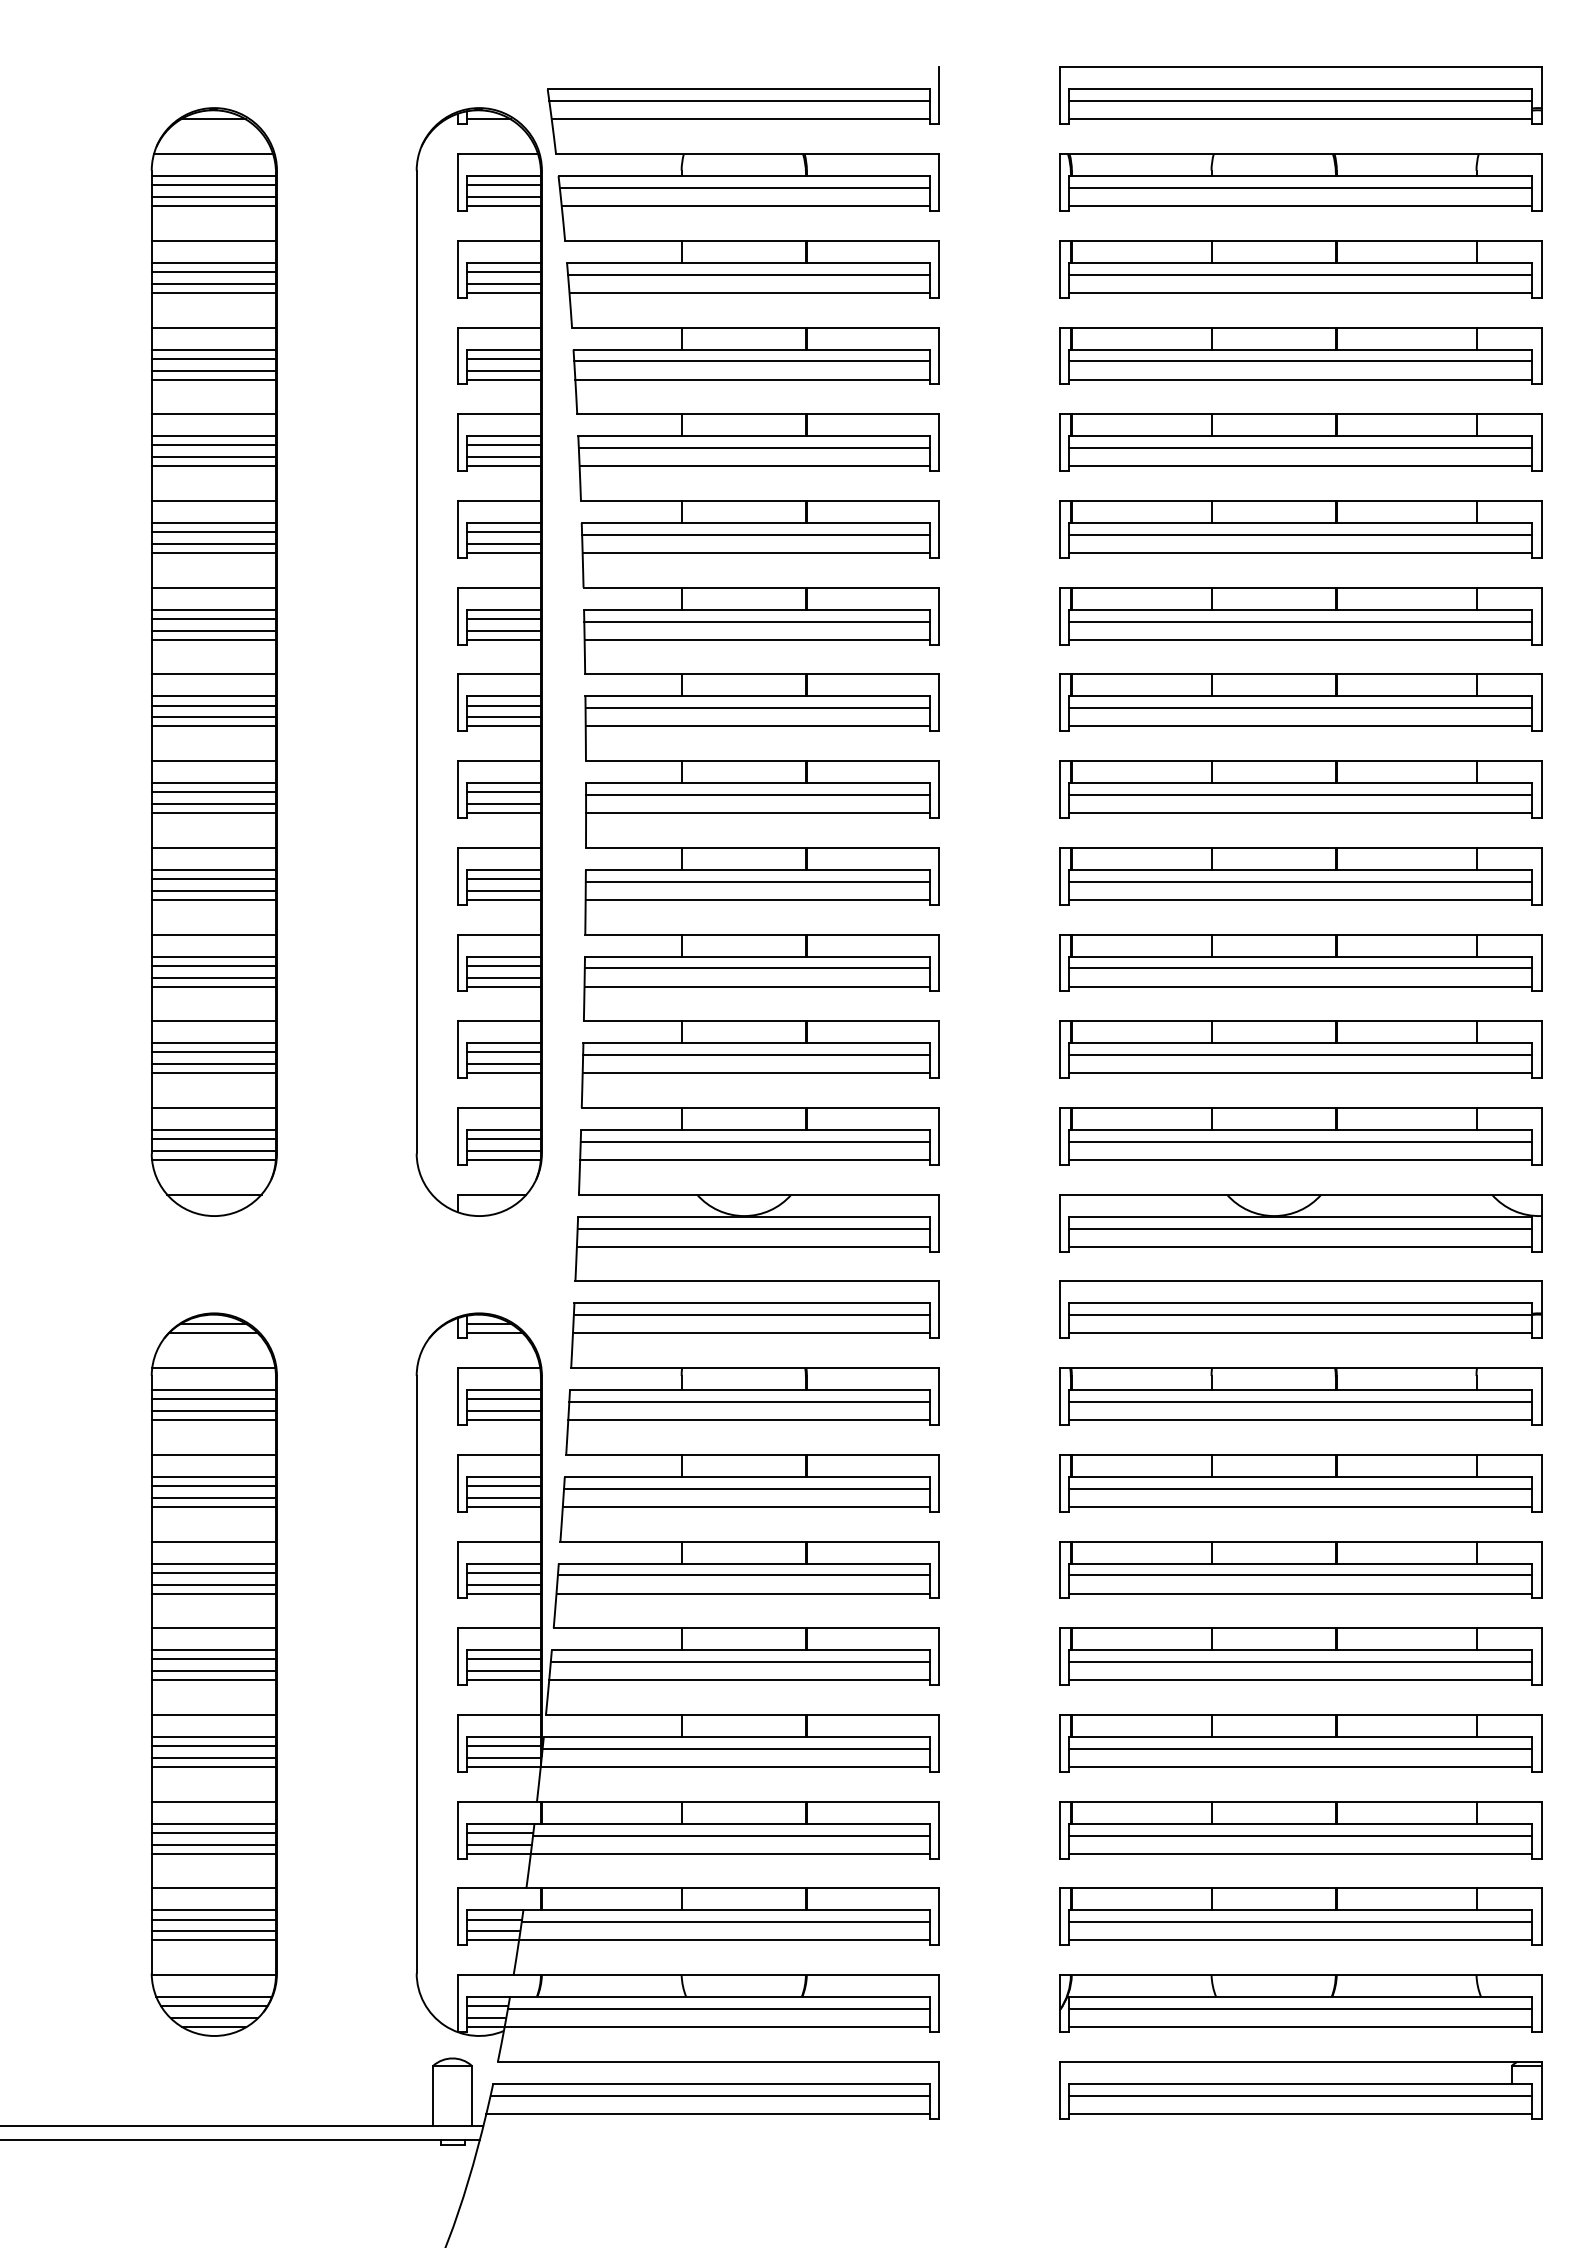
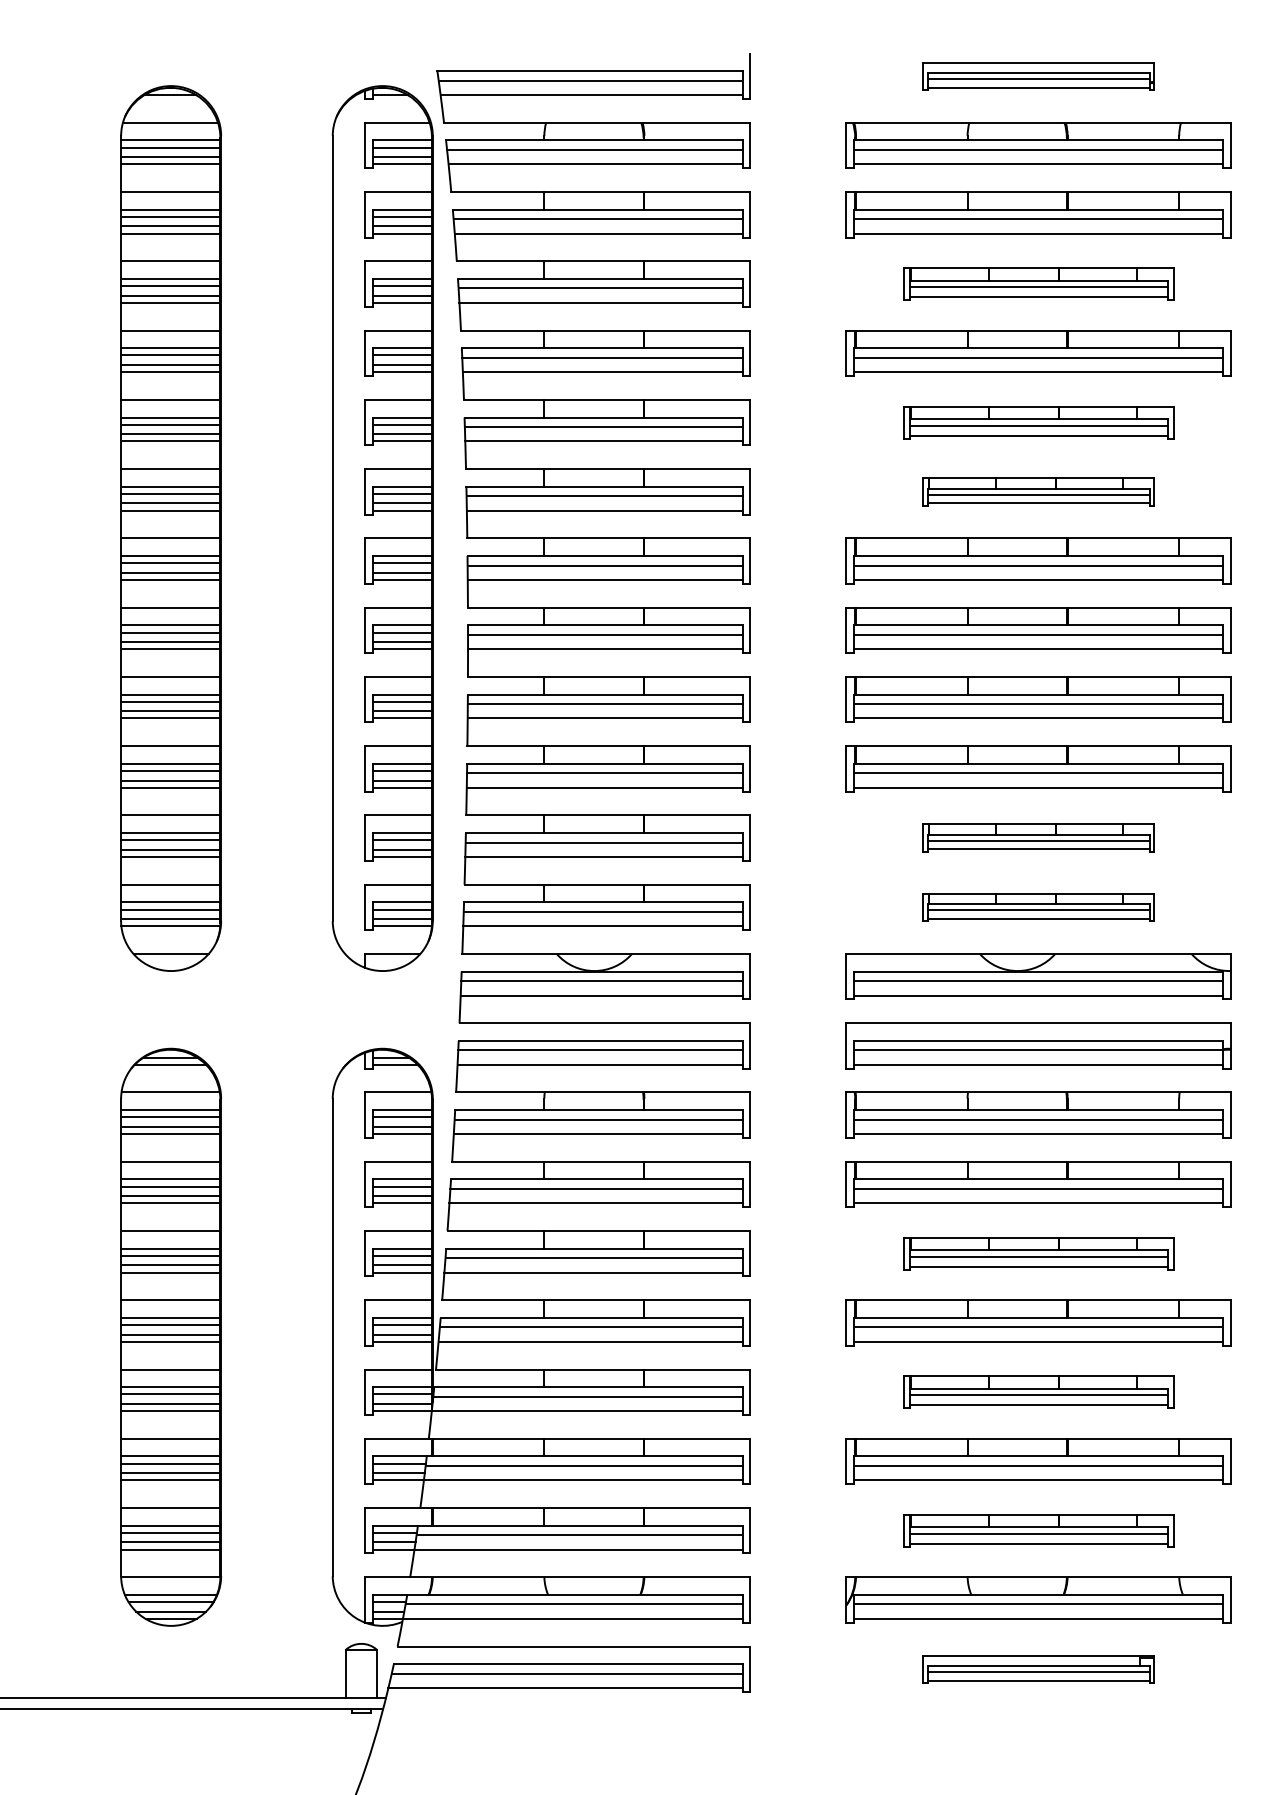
part: (1300, 95) -> (1038, 76), size x0.6
part: (1300, 355) -> (1038, 283), size x0.7
part: (1300, 529) -> (1038, 422), size x0.7
part: (1300, 616) -> (1038, 492), size x0.6
part: (1300, 1049) -> (1038, 837), size x0.6
part: (1300, 1136) -> (1038, 907), size x0.6
part: (1300, 1569) -> (1038, 1253), size x0.7
part: (1300, 1743) -> (1038, 1392), size x0.7
part: (1300, 1916) -> (1038, 1530), size x0.7
part: (1300, 2090) -> (1038, 1669), size x0.6

